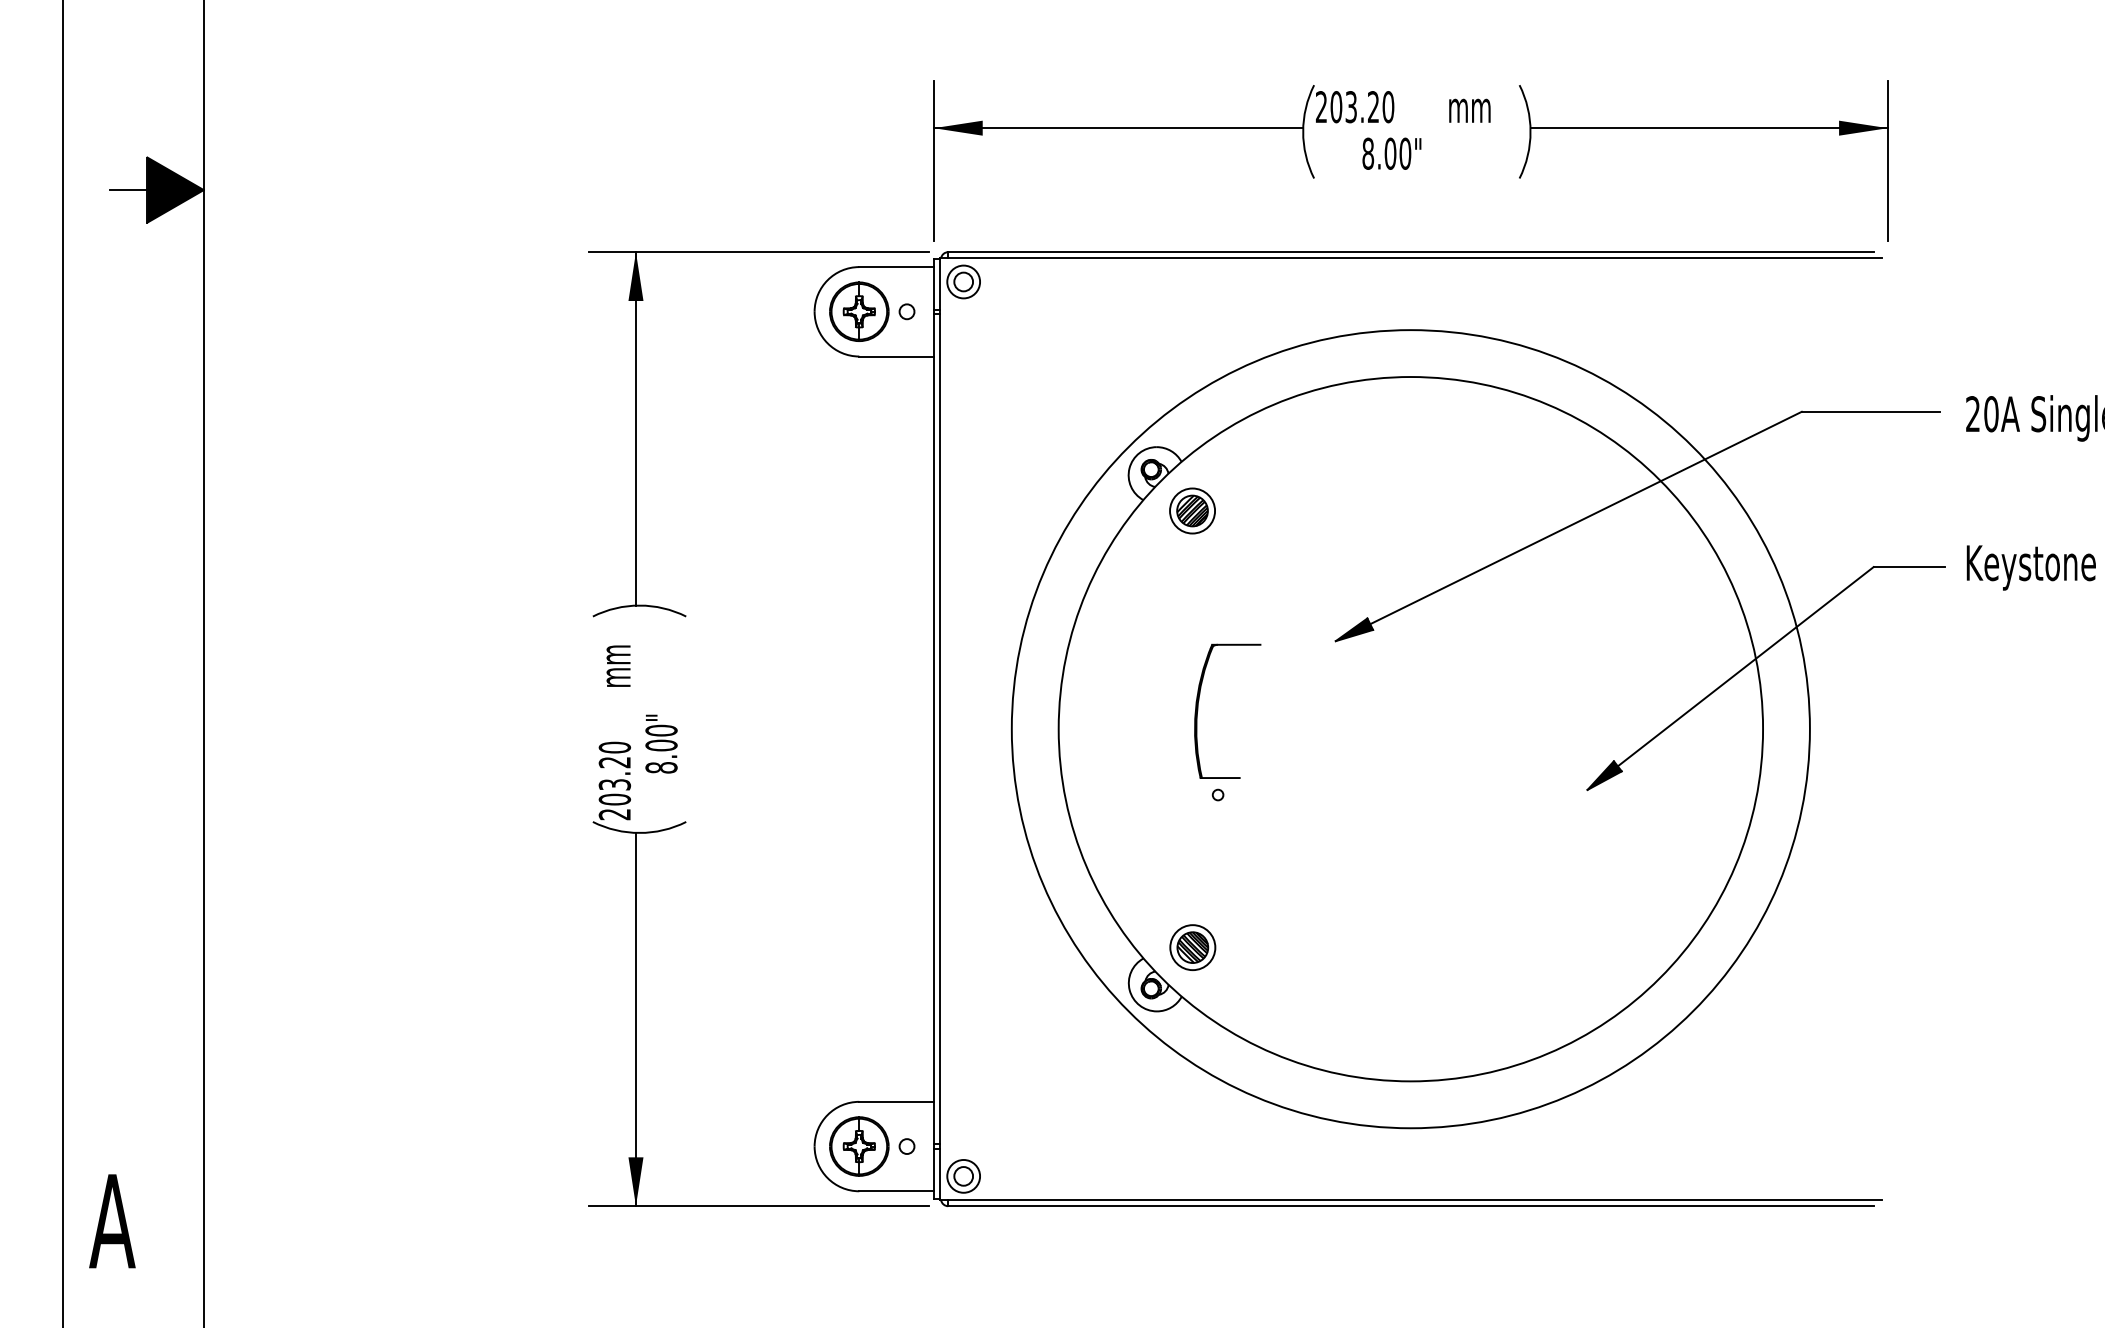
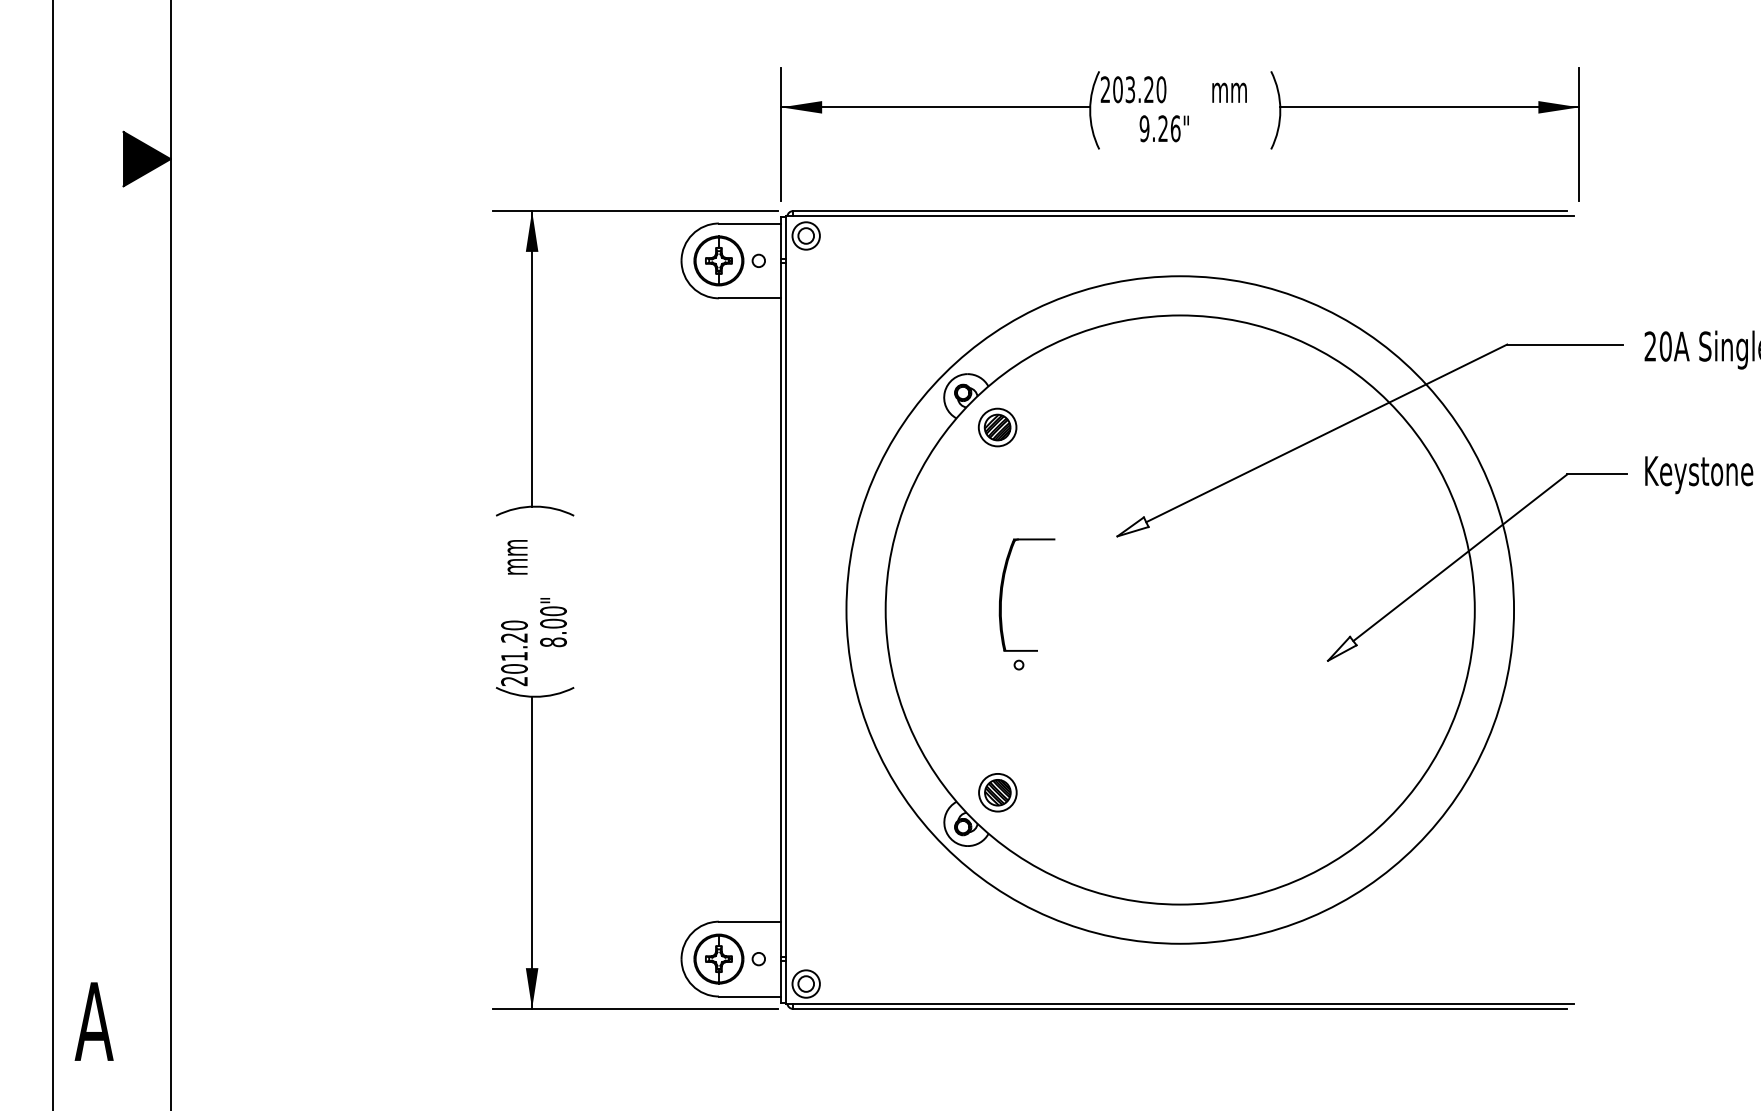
text: (1386, 153) -> (1159, 128), 8.00" -> 9.26"
line: (128, 190) -> (107, 159), removed
fill: (1353, 629) -> (1132, 526), removed
fill: (1604, 775) -> (1342, 648), removed
text: (614, 784) -> (514, 656), 203.20 -> 201.20

